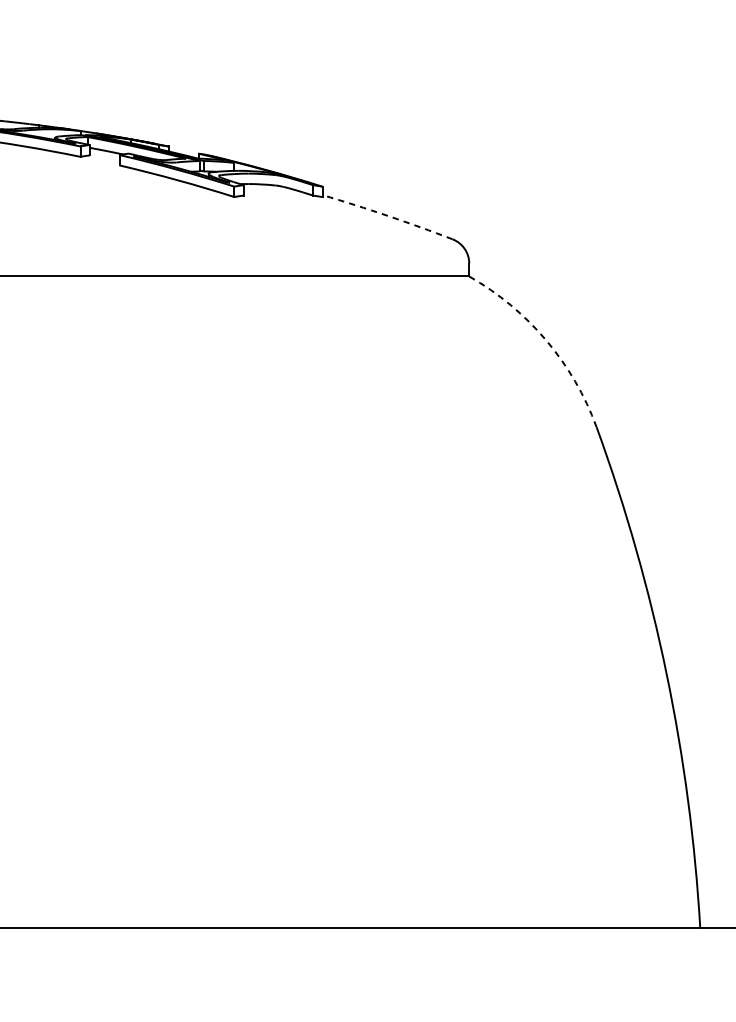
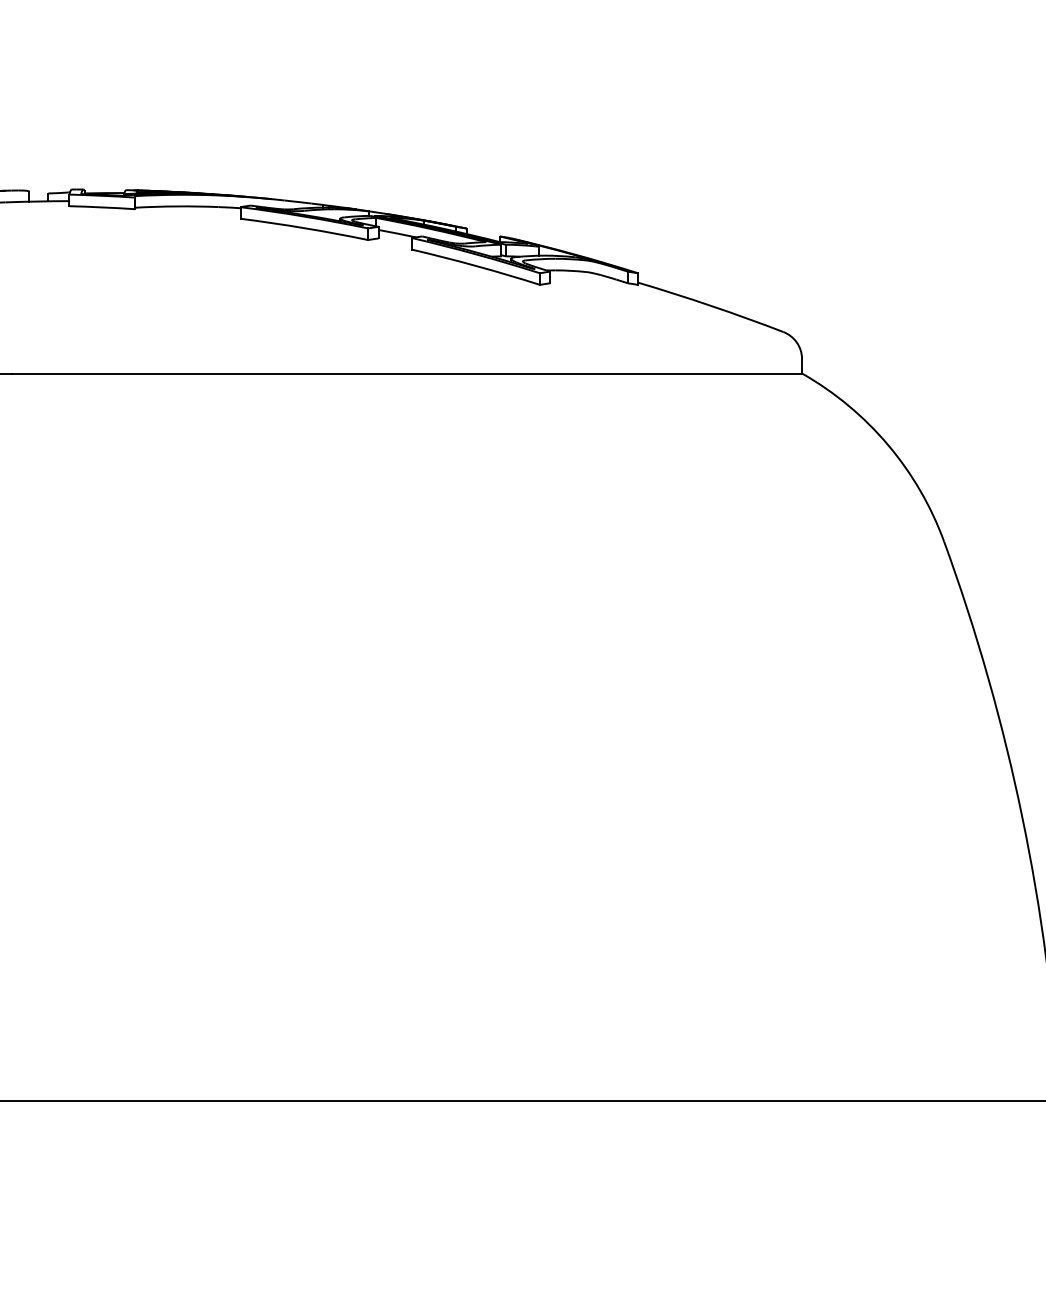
arc: (388, 215) -> (711, 305), dashed -> solid
arc: (546, 340) -> (888, 444), dashed -> solid

